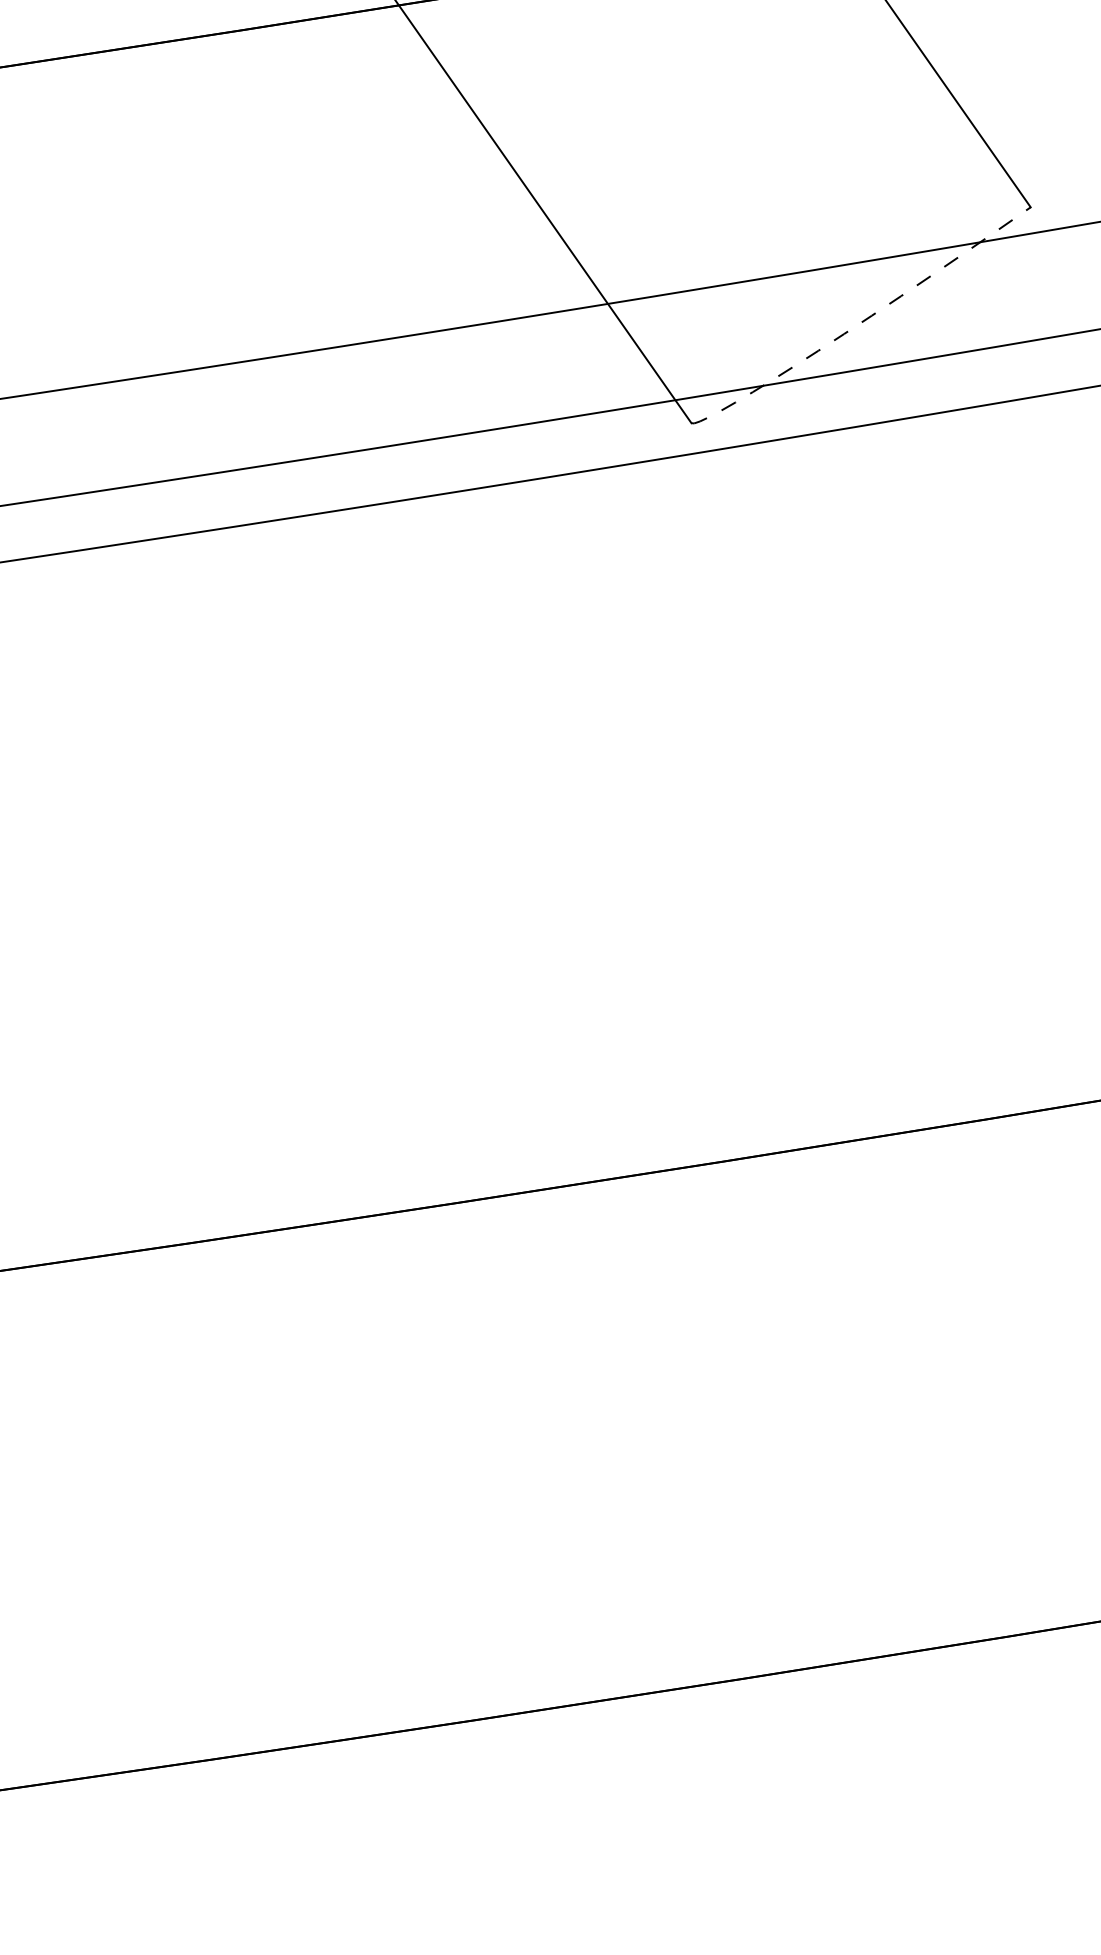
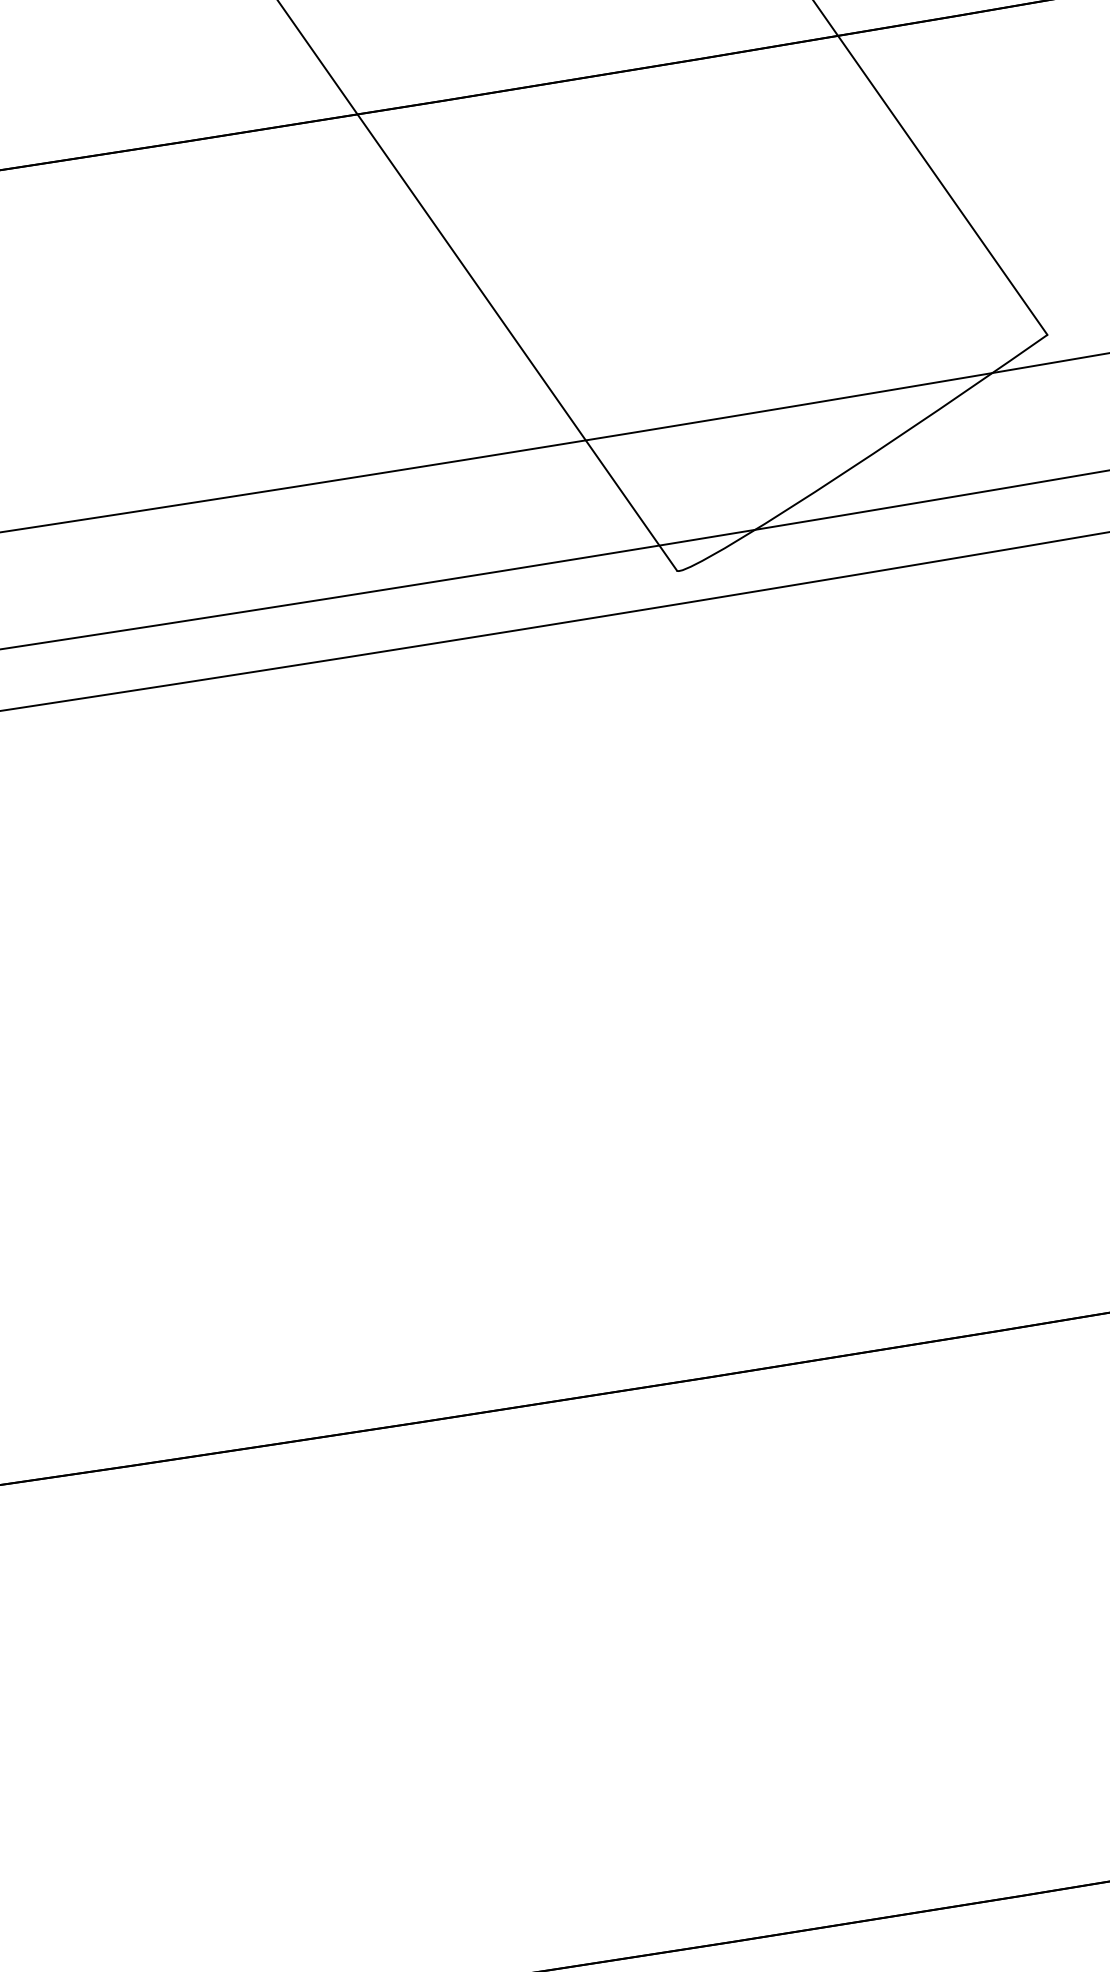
arc: (857, 325) -> (858, 463), dashed -> solid

